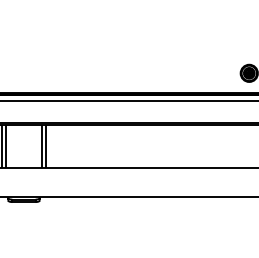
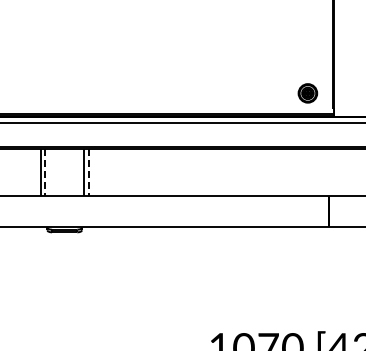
line: (6, 147) -> (45, 173), solid -> dashed
line: (46, 147) -> (88, 173), solid -> dashed

